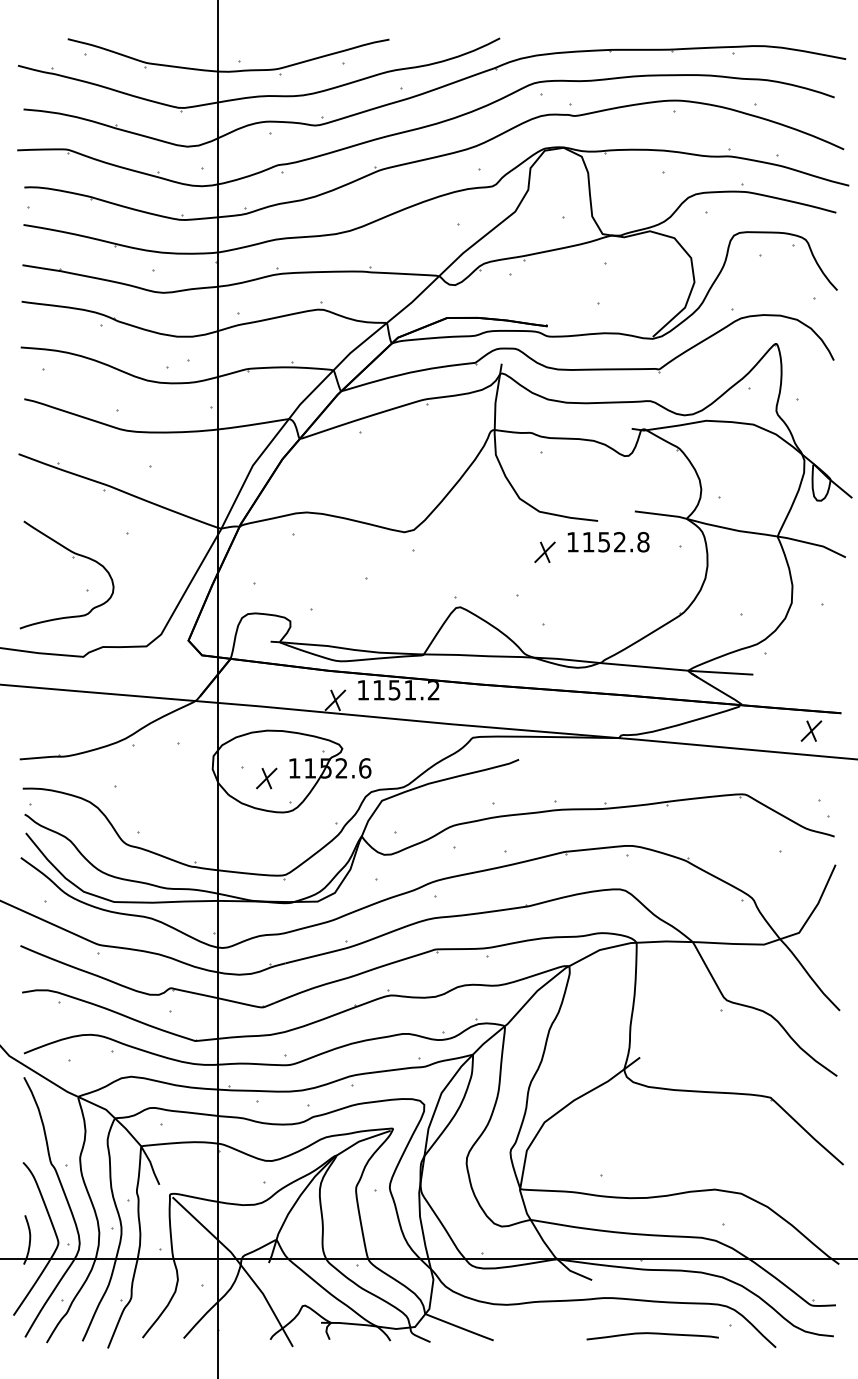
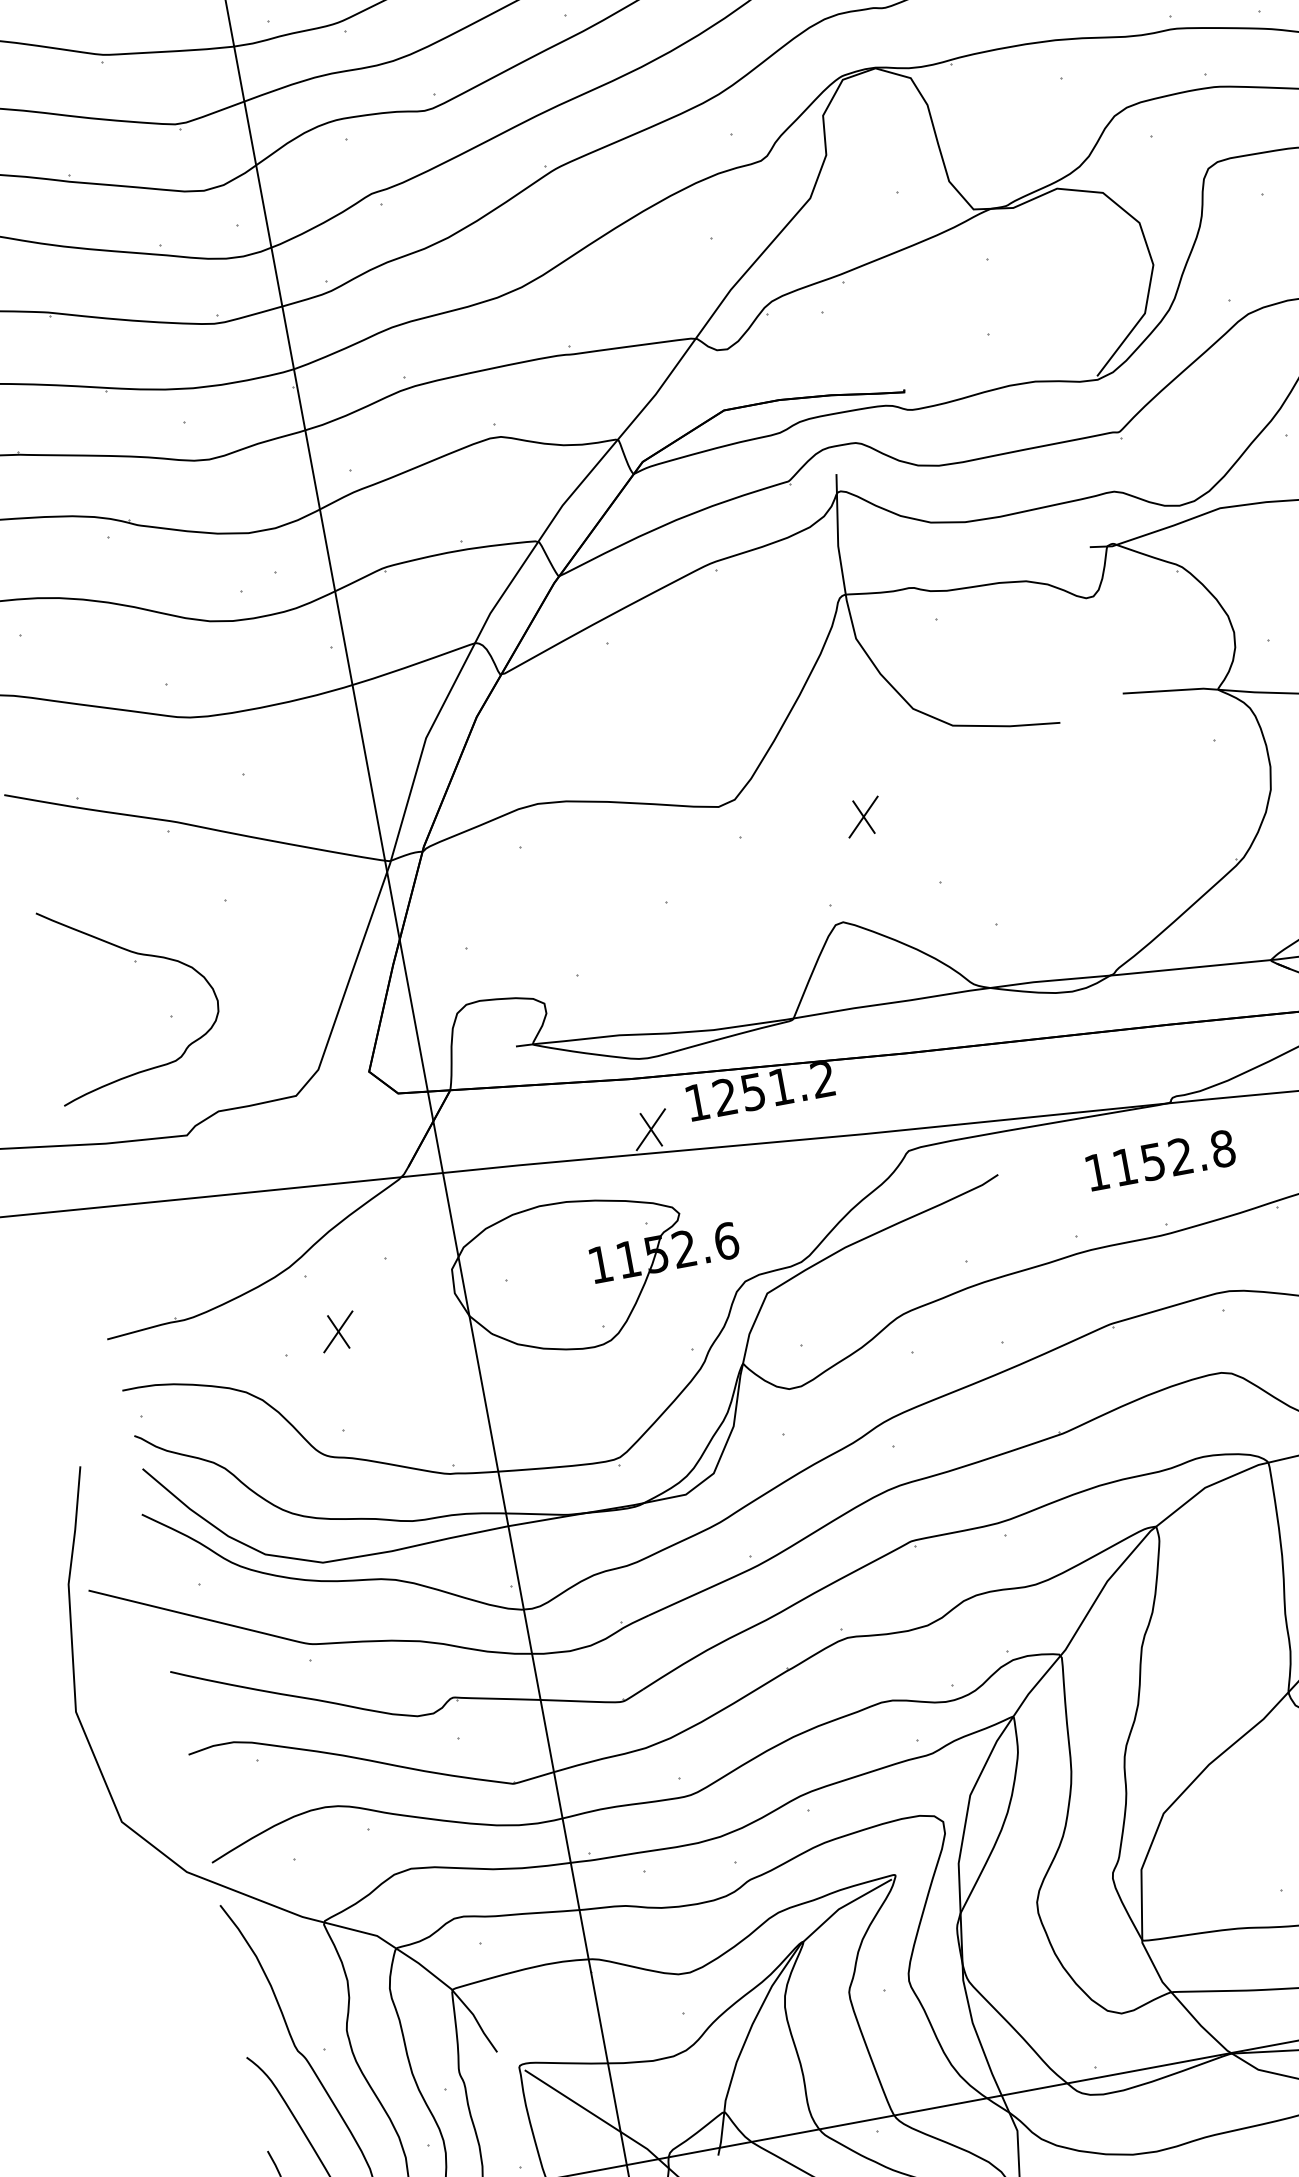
text: (608, 542) -> (1160, 1160), moved
part: (544, 551) -> (862, 815), moved
text: (378, 690) -> (724, 1097), 1151.2 -> 1251.2
part: (266, 778) -> (337, 1331), moved

